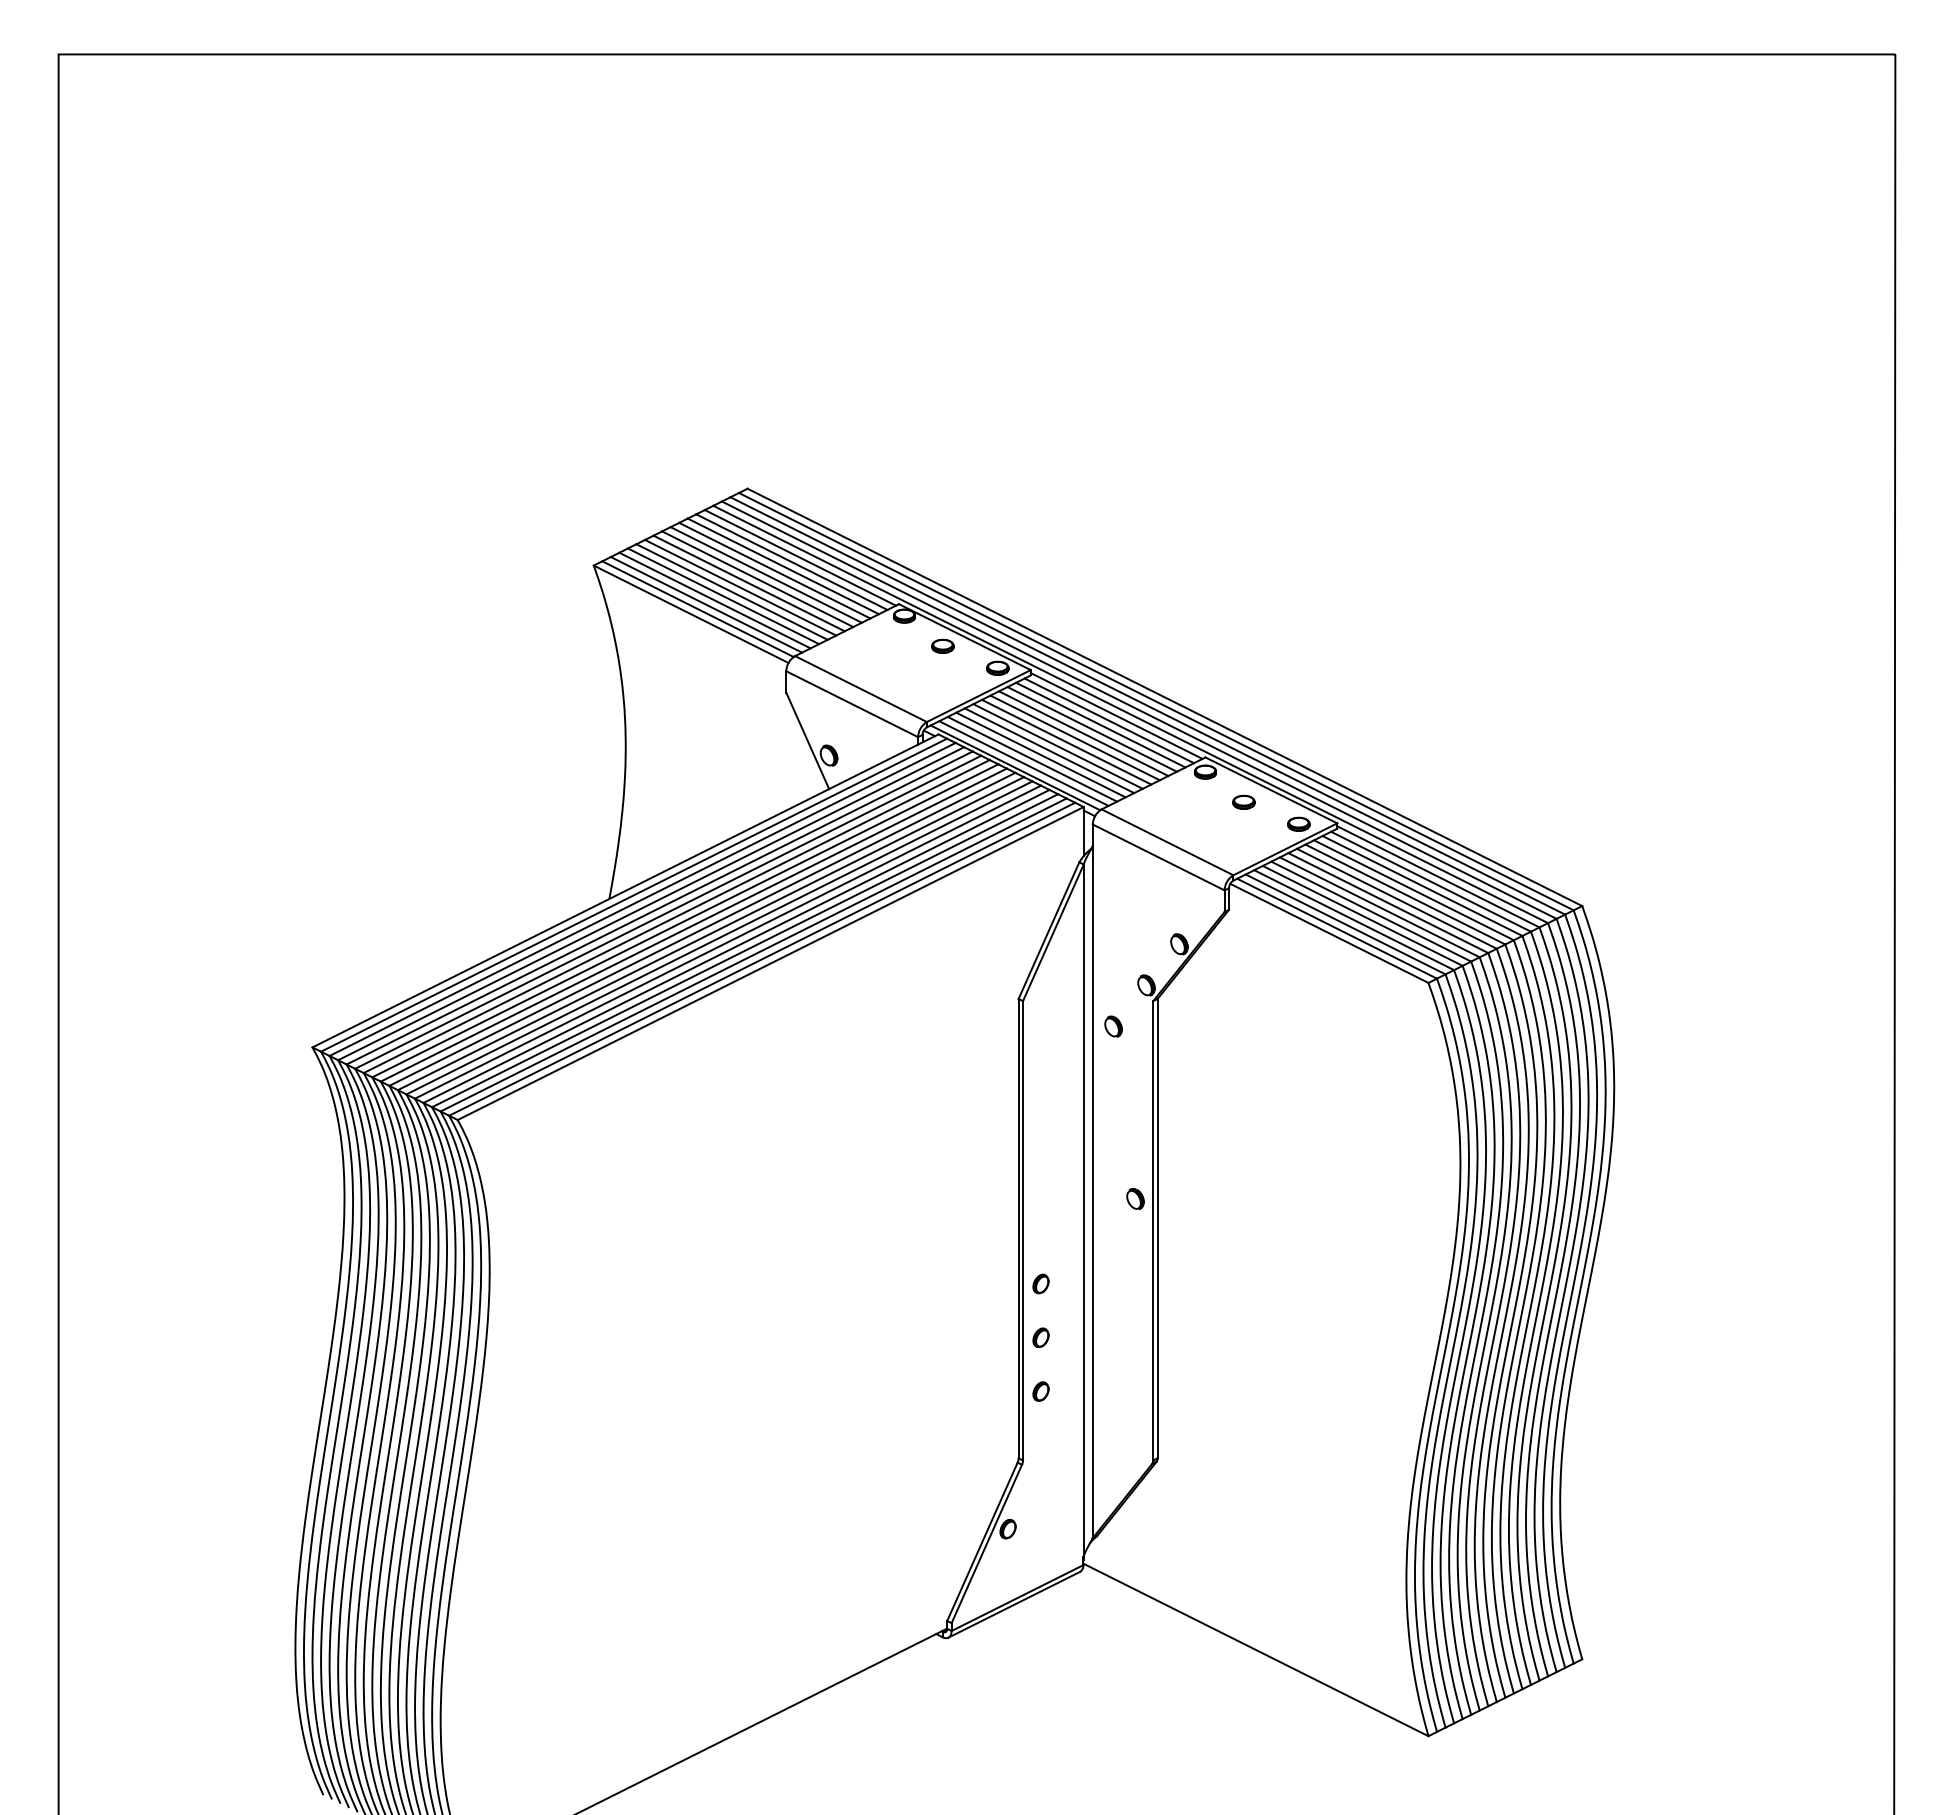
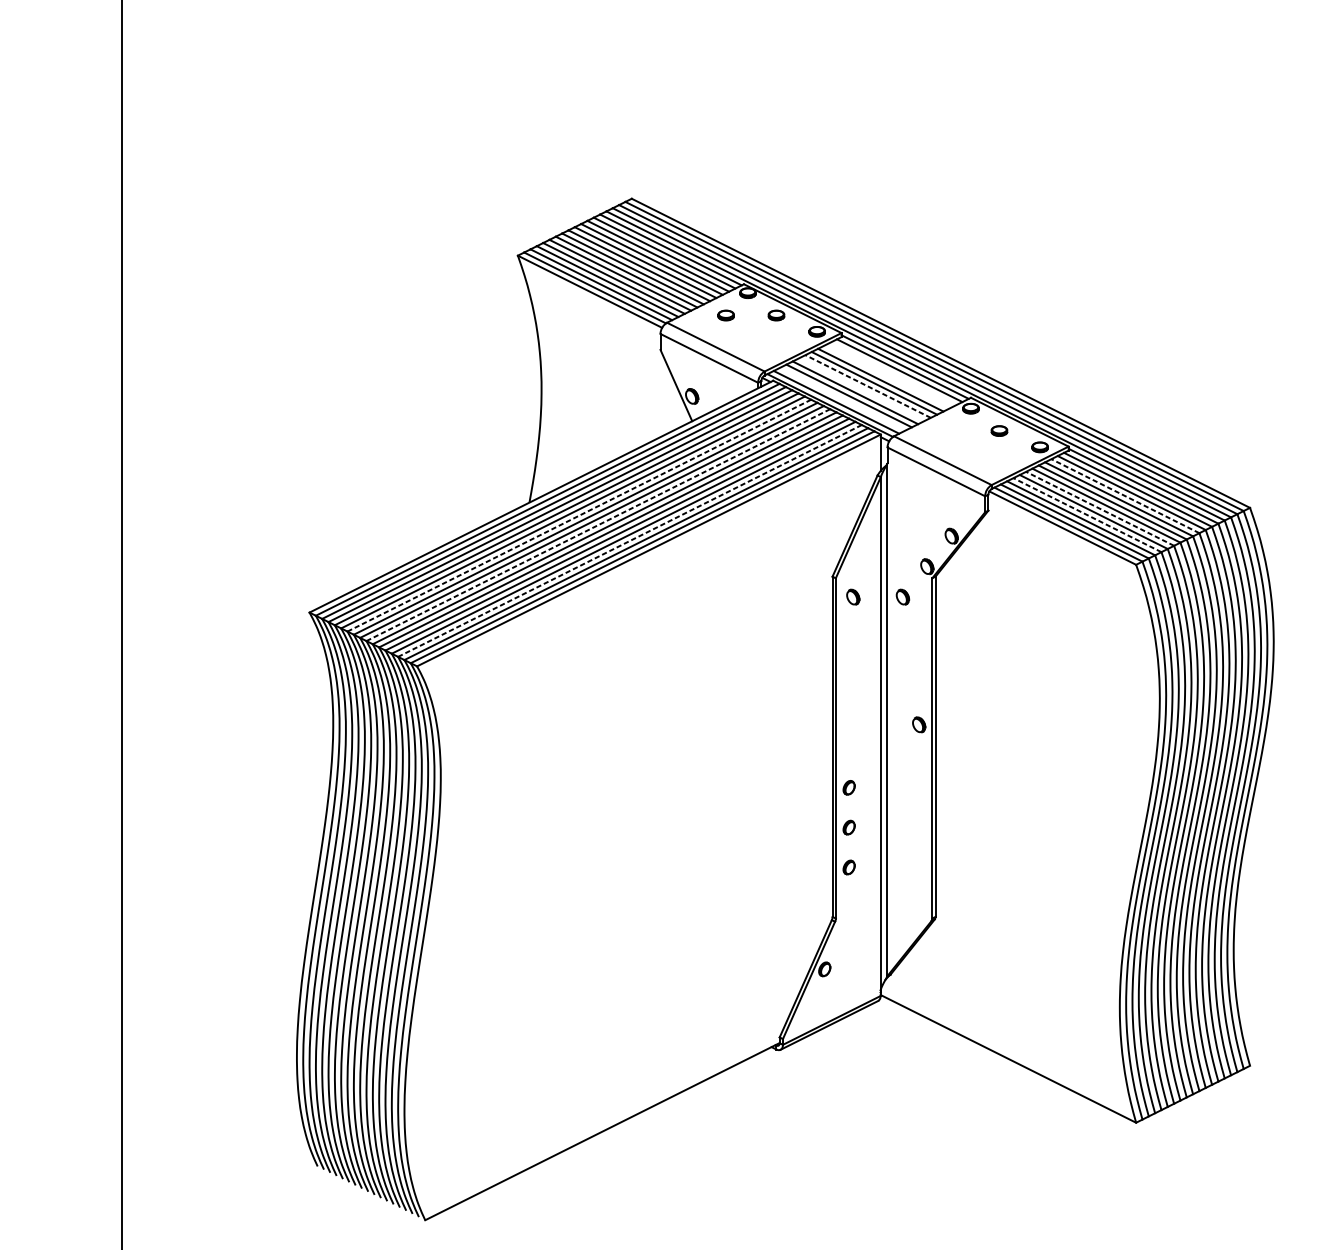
part: (874, 645) -> (725, 314), added
line: (1100, 724) -> (893, 373), removed
line: (1091, 729) -> (886, 377), removed
line: (1066, 742) -> (868, 386), solid -> dashed
line: (1057, 746) -> (861, 389), removed
line: (1032, 758) -> (842, 398), removed
line: (1413, 890) -> (1125, 496), solid -> dashed
line: (1379, 907) -> (1099, 508), solid -> dashed
line: (1362, 915) -> (1087, 514), solid -> dashed
line: (676, 916) -> (579, 515), solid -> dashed
line: (702, 929) -> (598, 525), solid -> dashed
line: (745, 950) -> (630, 540), solid -> dashed
part: (1046, 1026) -> (853, 597), added

